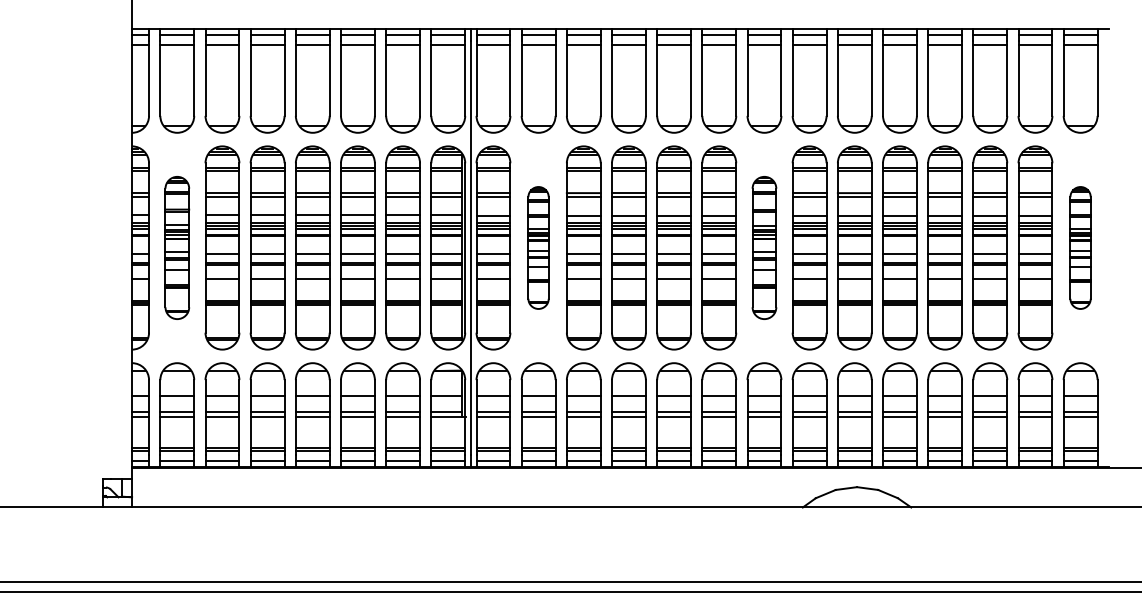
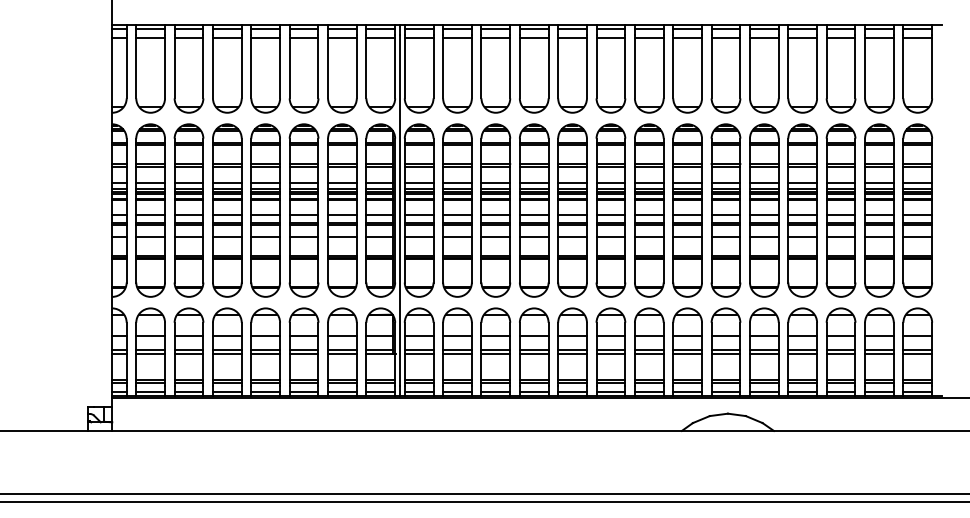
part: (177, 247) -> (150, 210), size x1.43
part: (538, 247) -> (457, 210), size x1.67
part: (764, 247) -> (649, 210), size x1.43
part: (1080, 247) -> (917, 210), size x1.67

